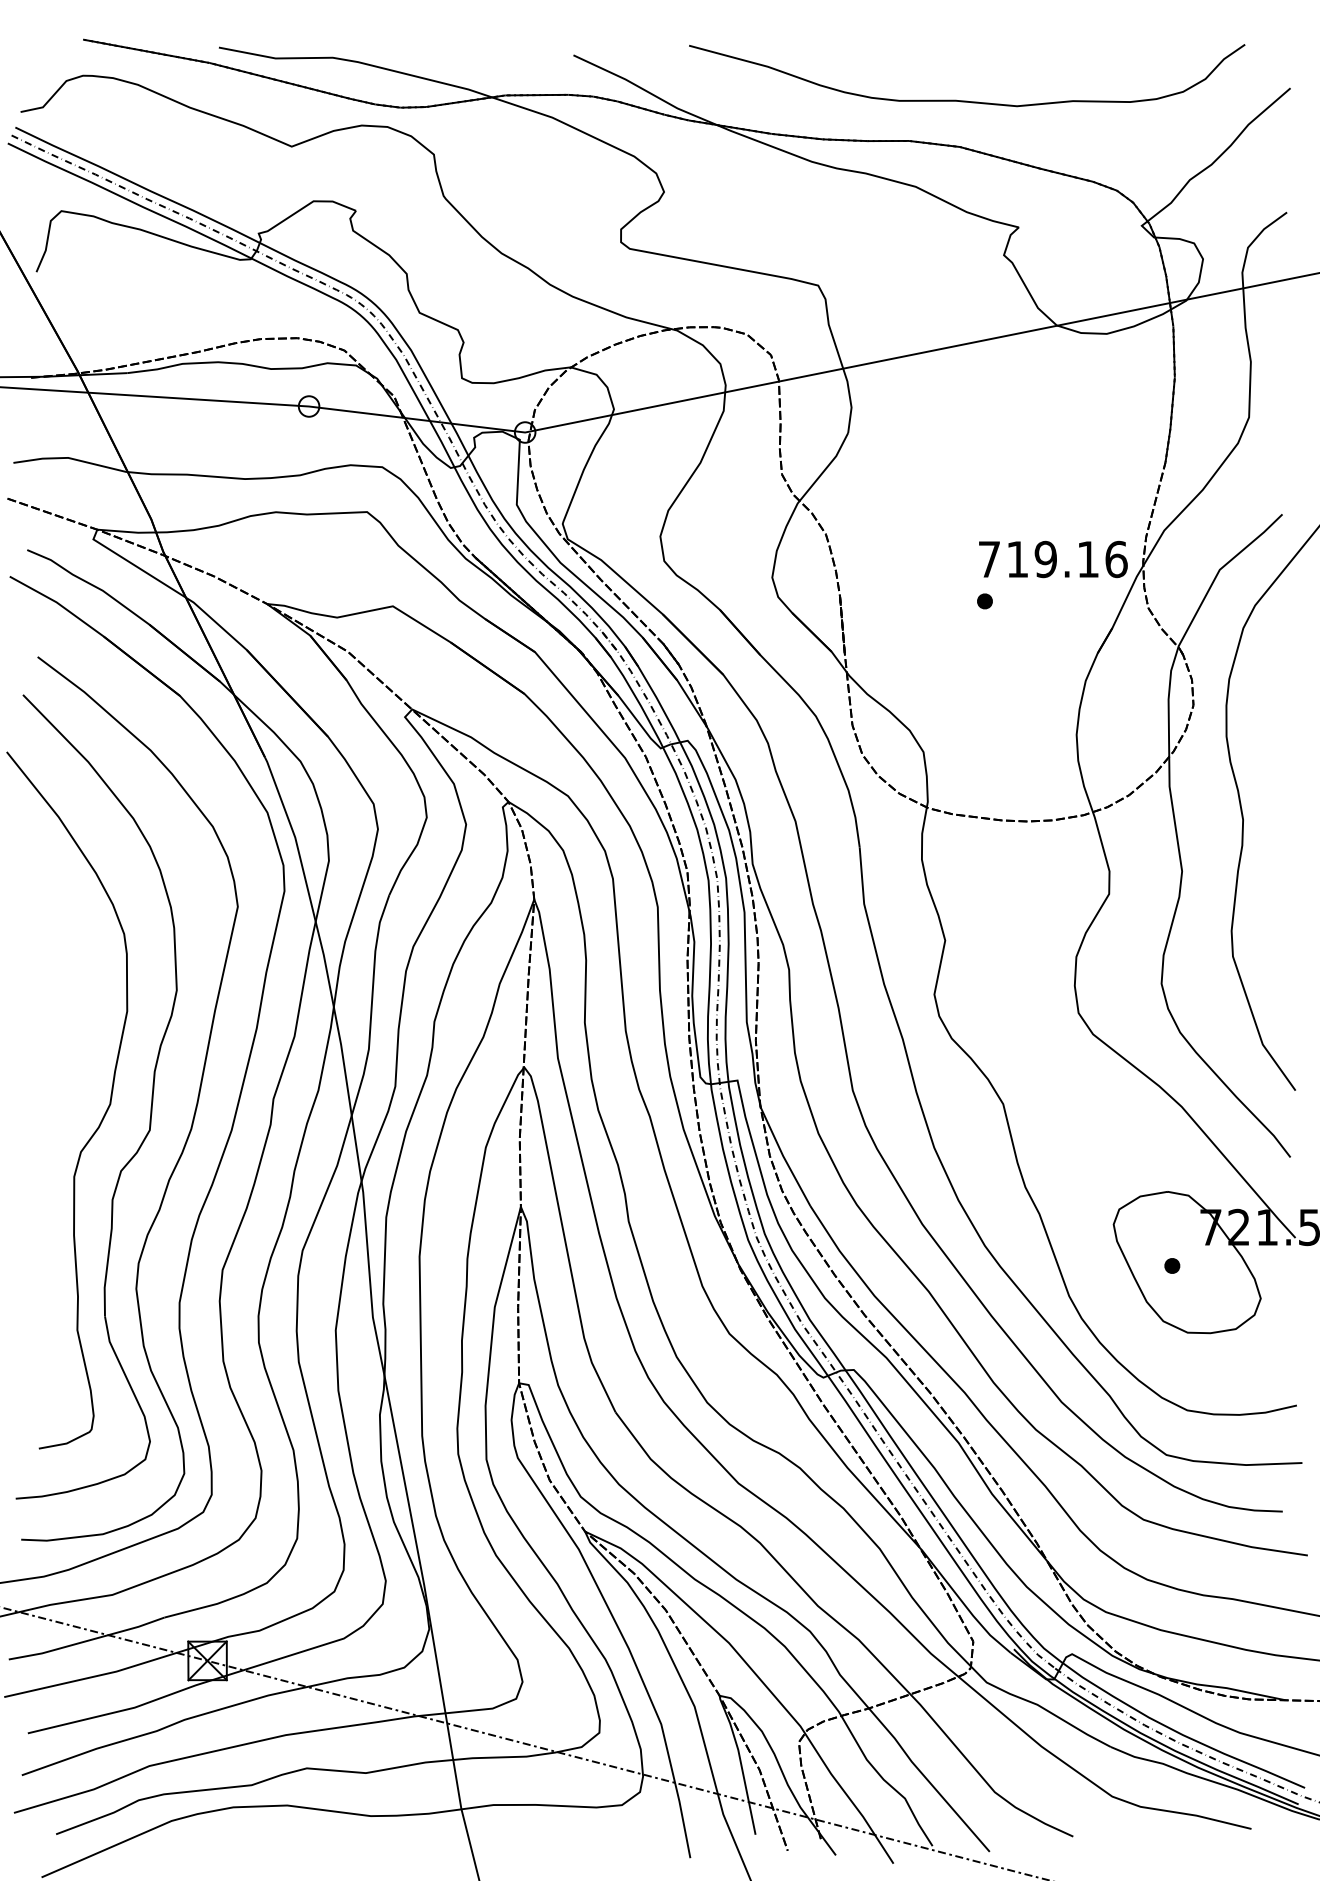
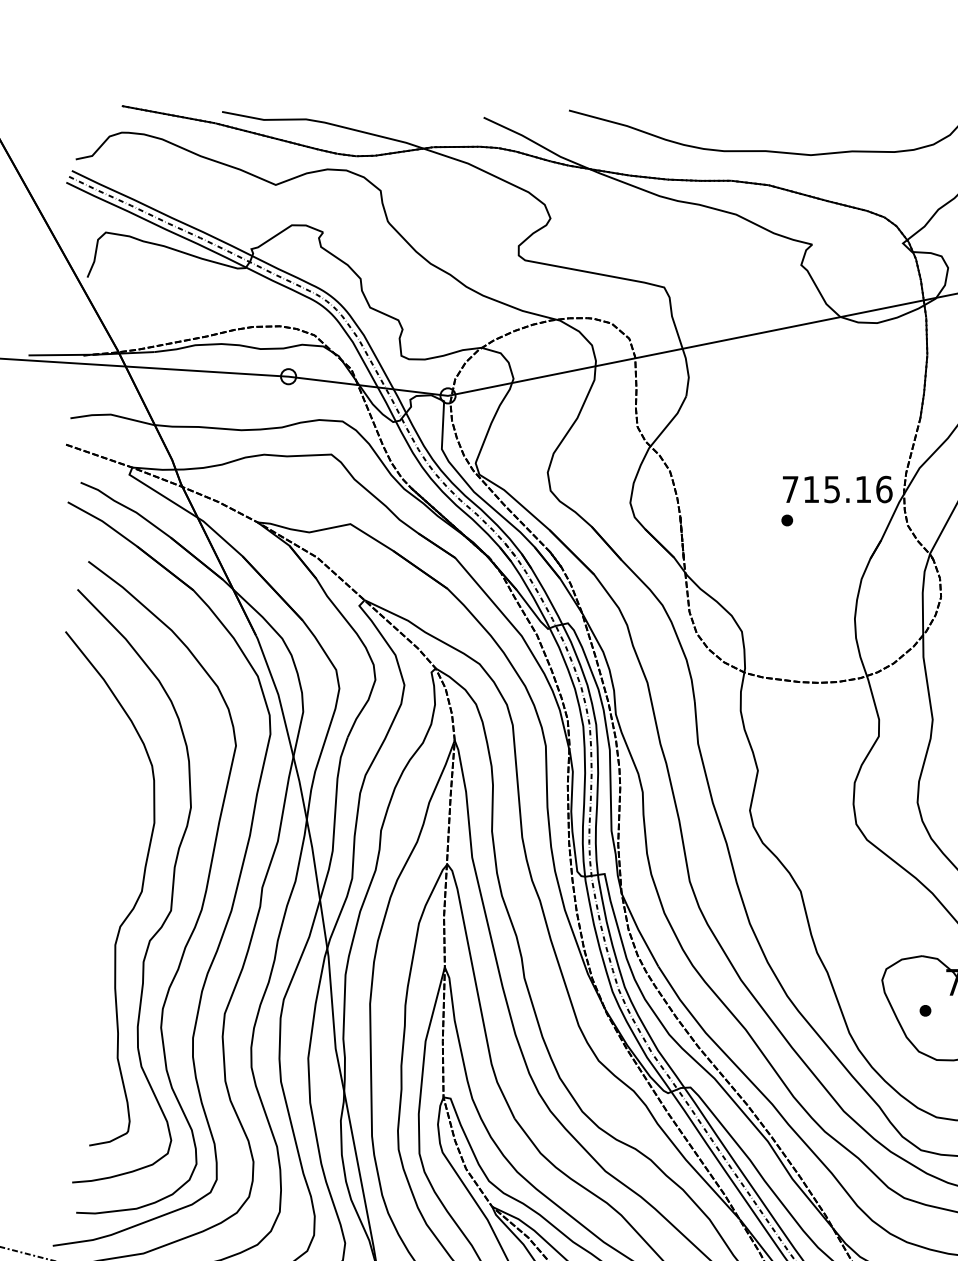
text: (1045, 558) -> (831, 488), 719.16 -> 715.16

